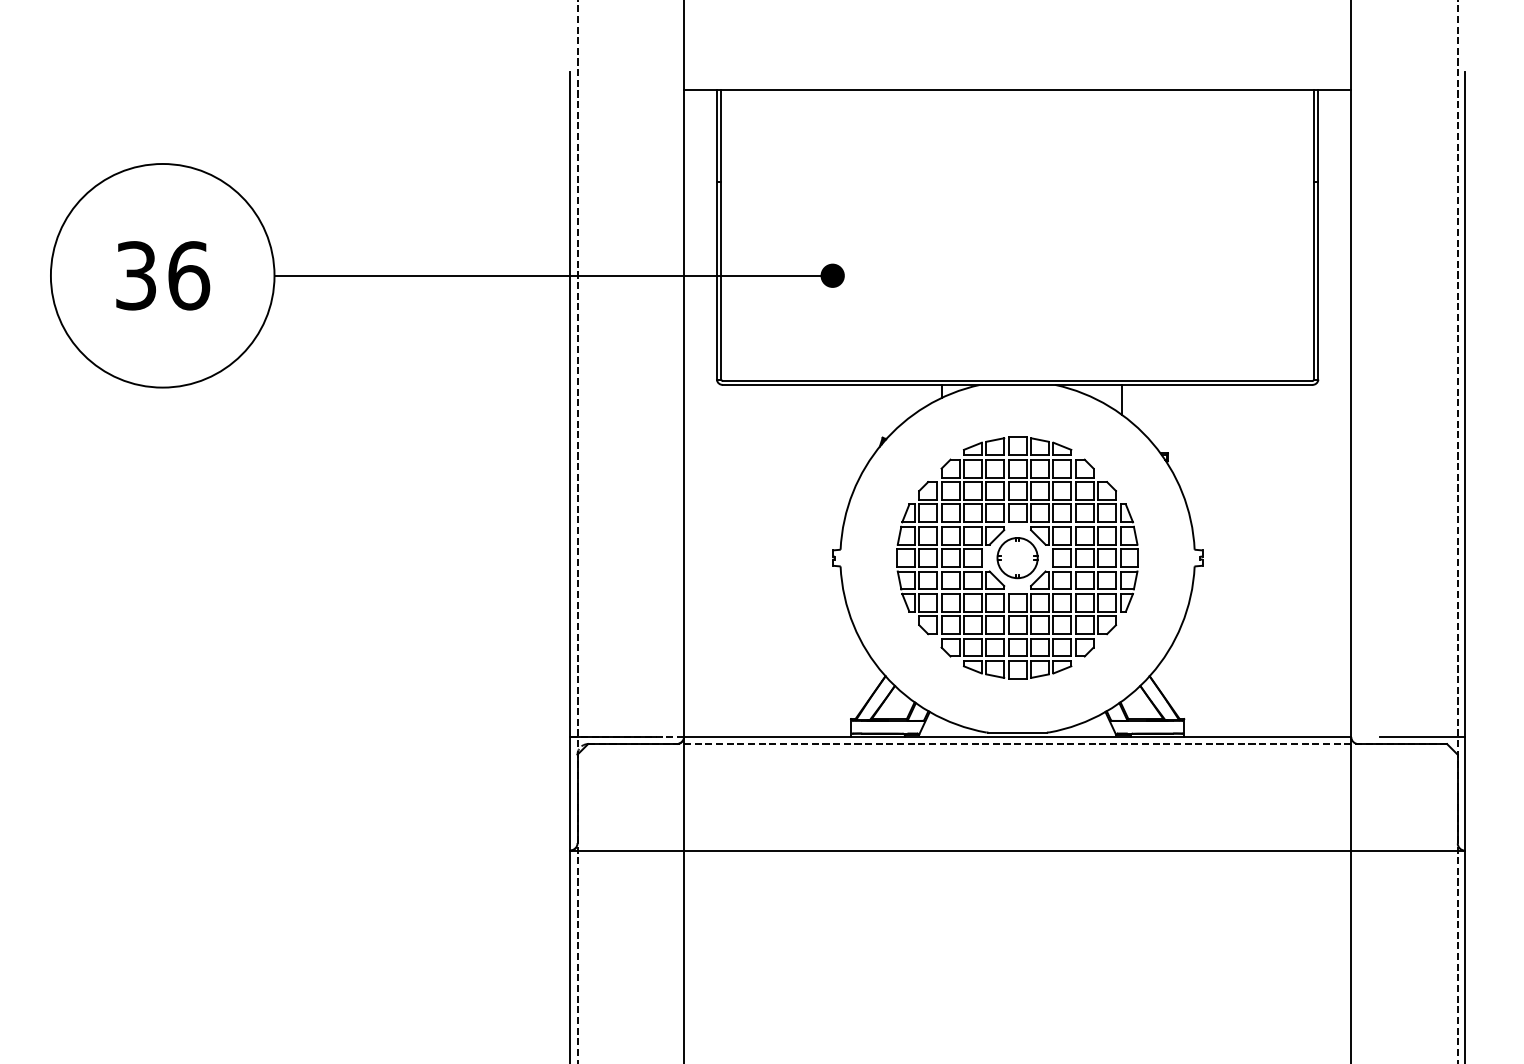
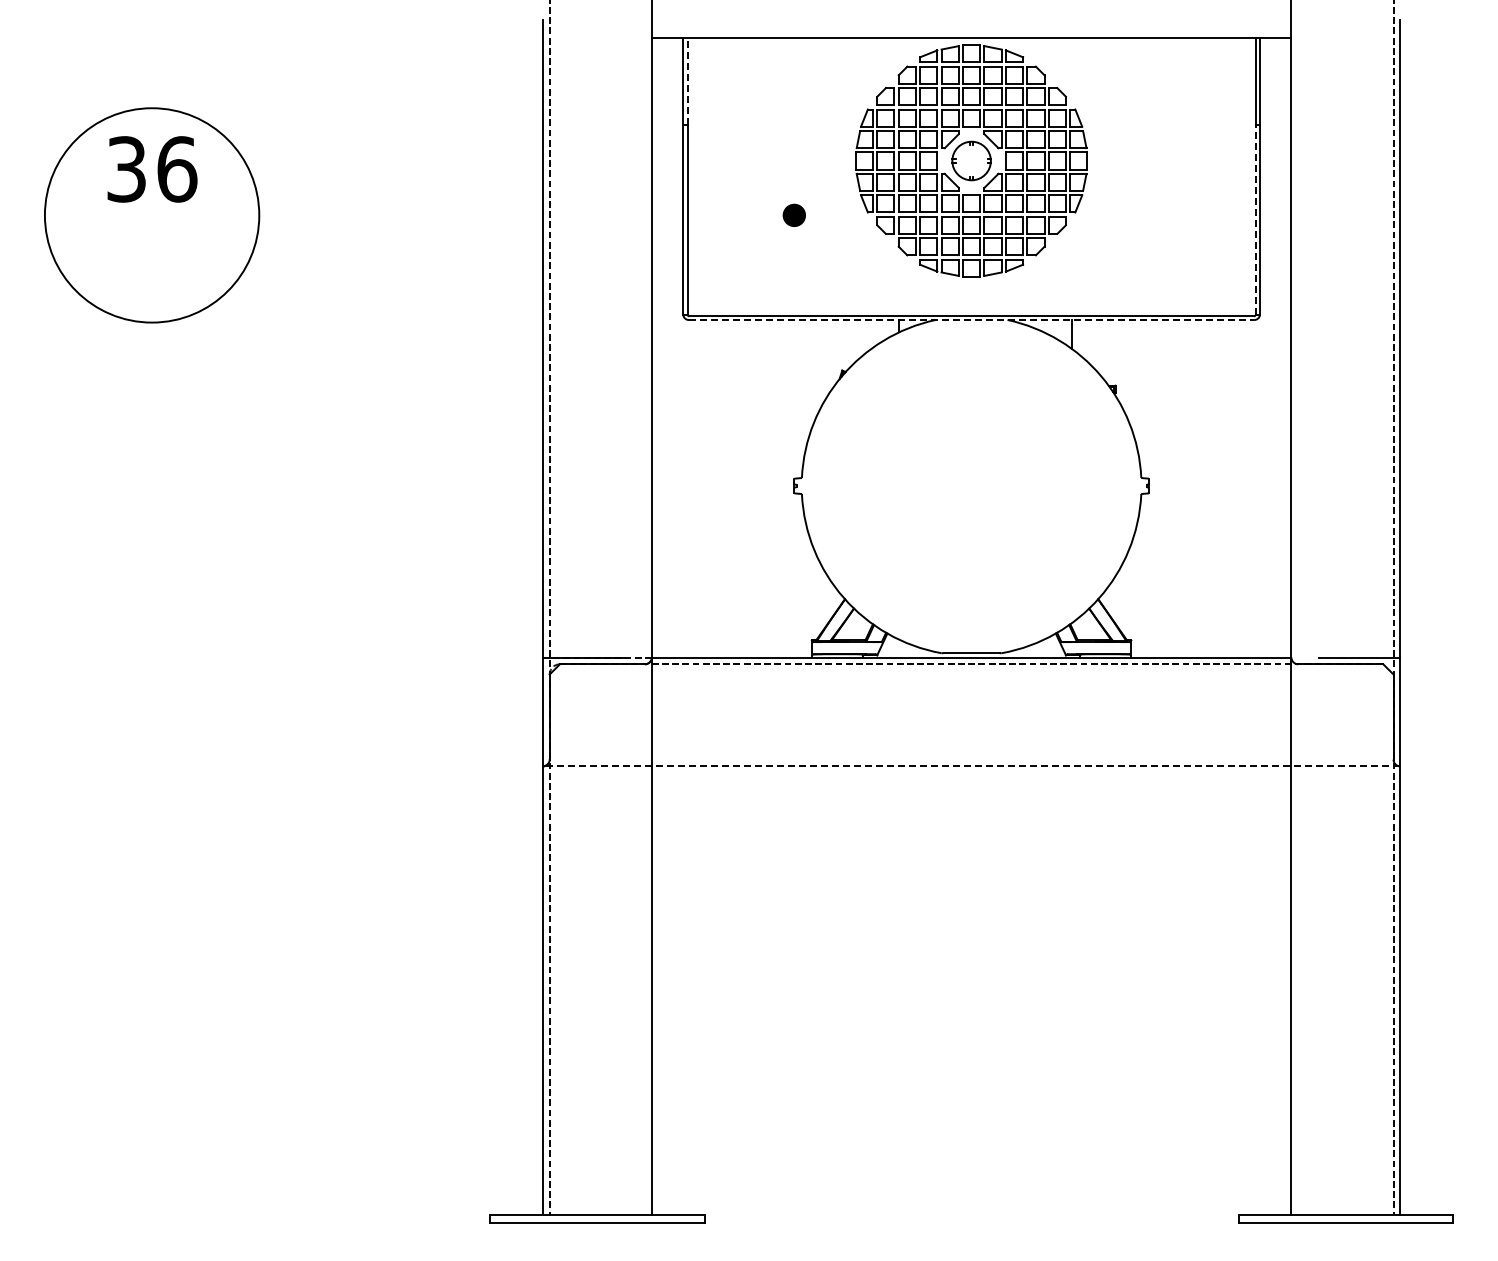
line: (721, 136) -> (687, 81), solid -> dashed
text: (163, 275) -> (152, 169), moved
line: (548, 275) -> (521, 215), removed
line: (1313, 281) -> (1255, 220), solid -> dashed
line: (1018, 385) -> (972, 320), solid -> dashed
part: (1017, 557) -> (971, 160), moved
line: (1017, 850) -> (971, 766), solid -> dashed

